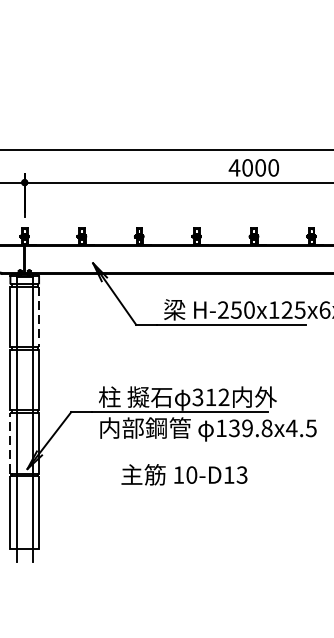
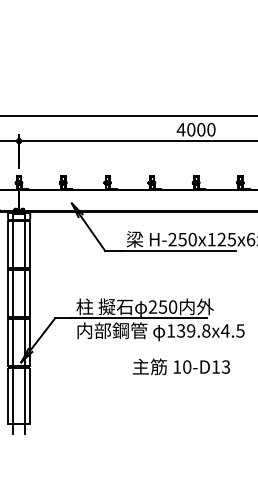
line: (39, 317) -> (30, 245), dashed -> solid
text: (210, 396) -> (162, 306), 312 -> 250
line: (10, 442) -> (8, 341), dashed -> solid
text: (184, 474) -> (181, 366), moved

